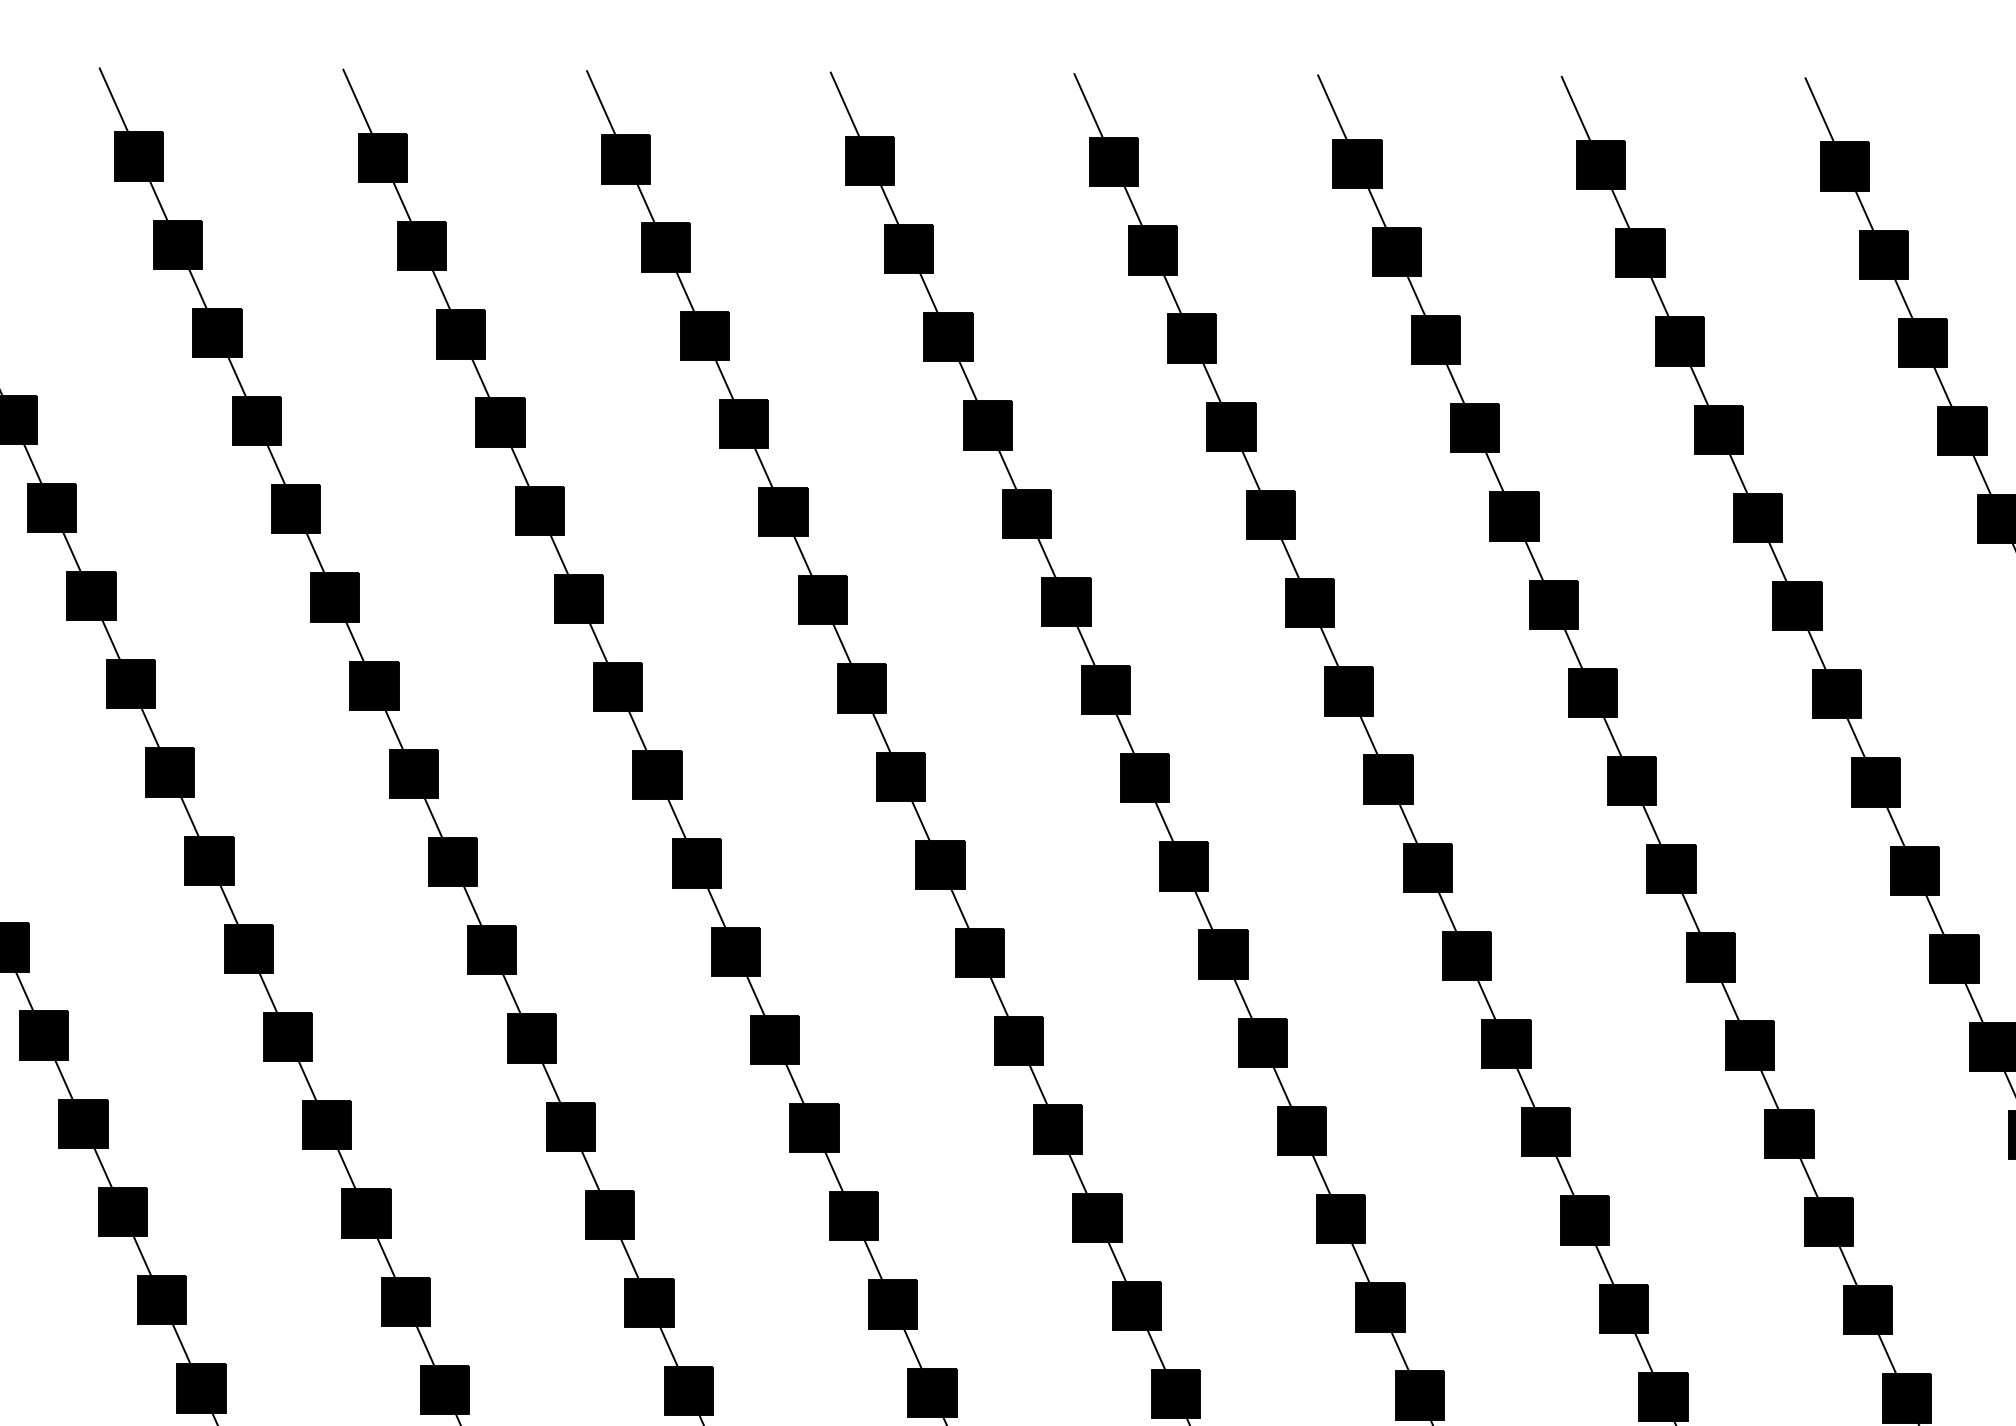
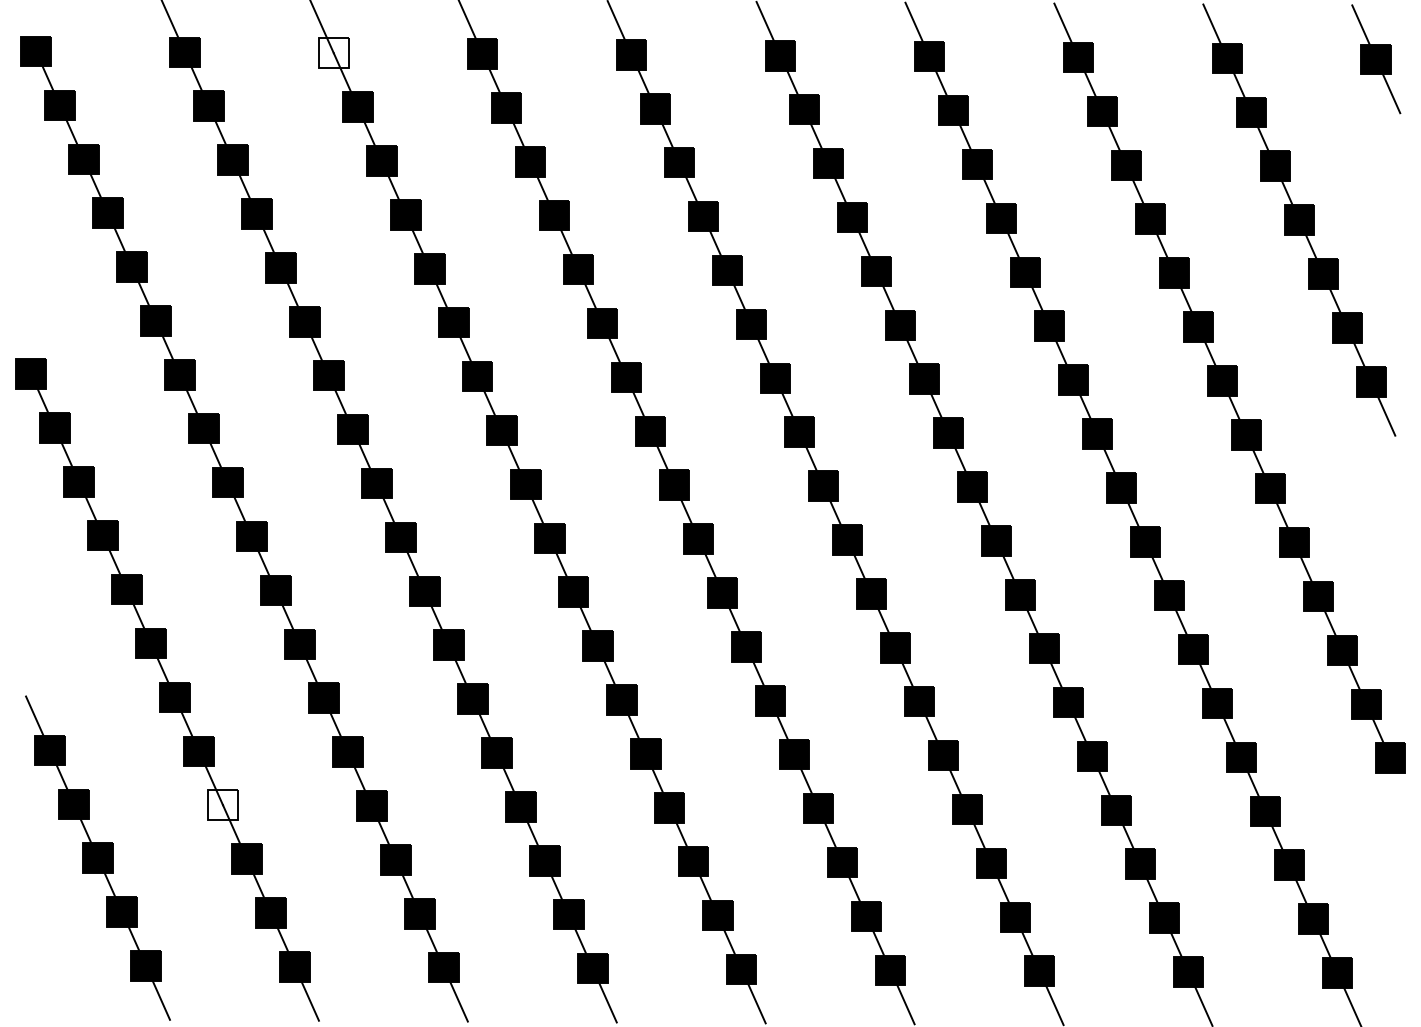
fill: (382, 156) -> (333, 52), removed
fill: (200, 1387) -> (222, 804), removed

